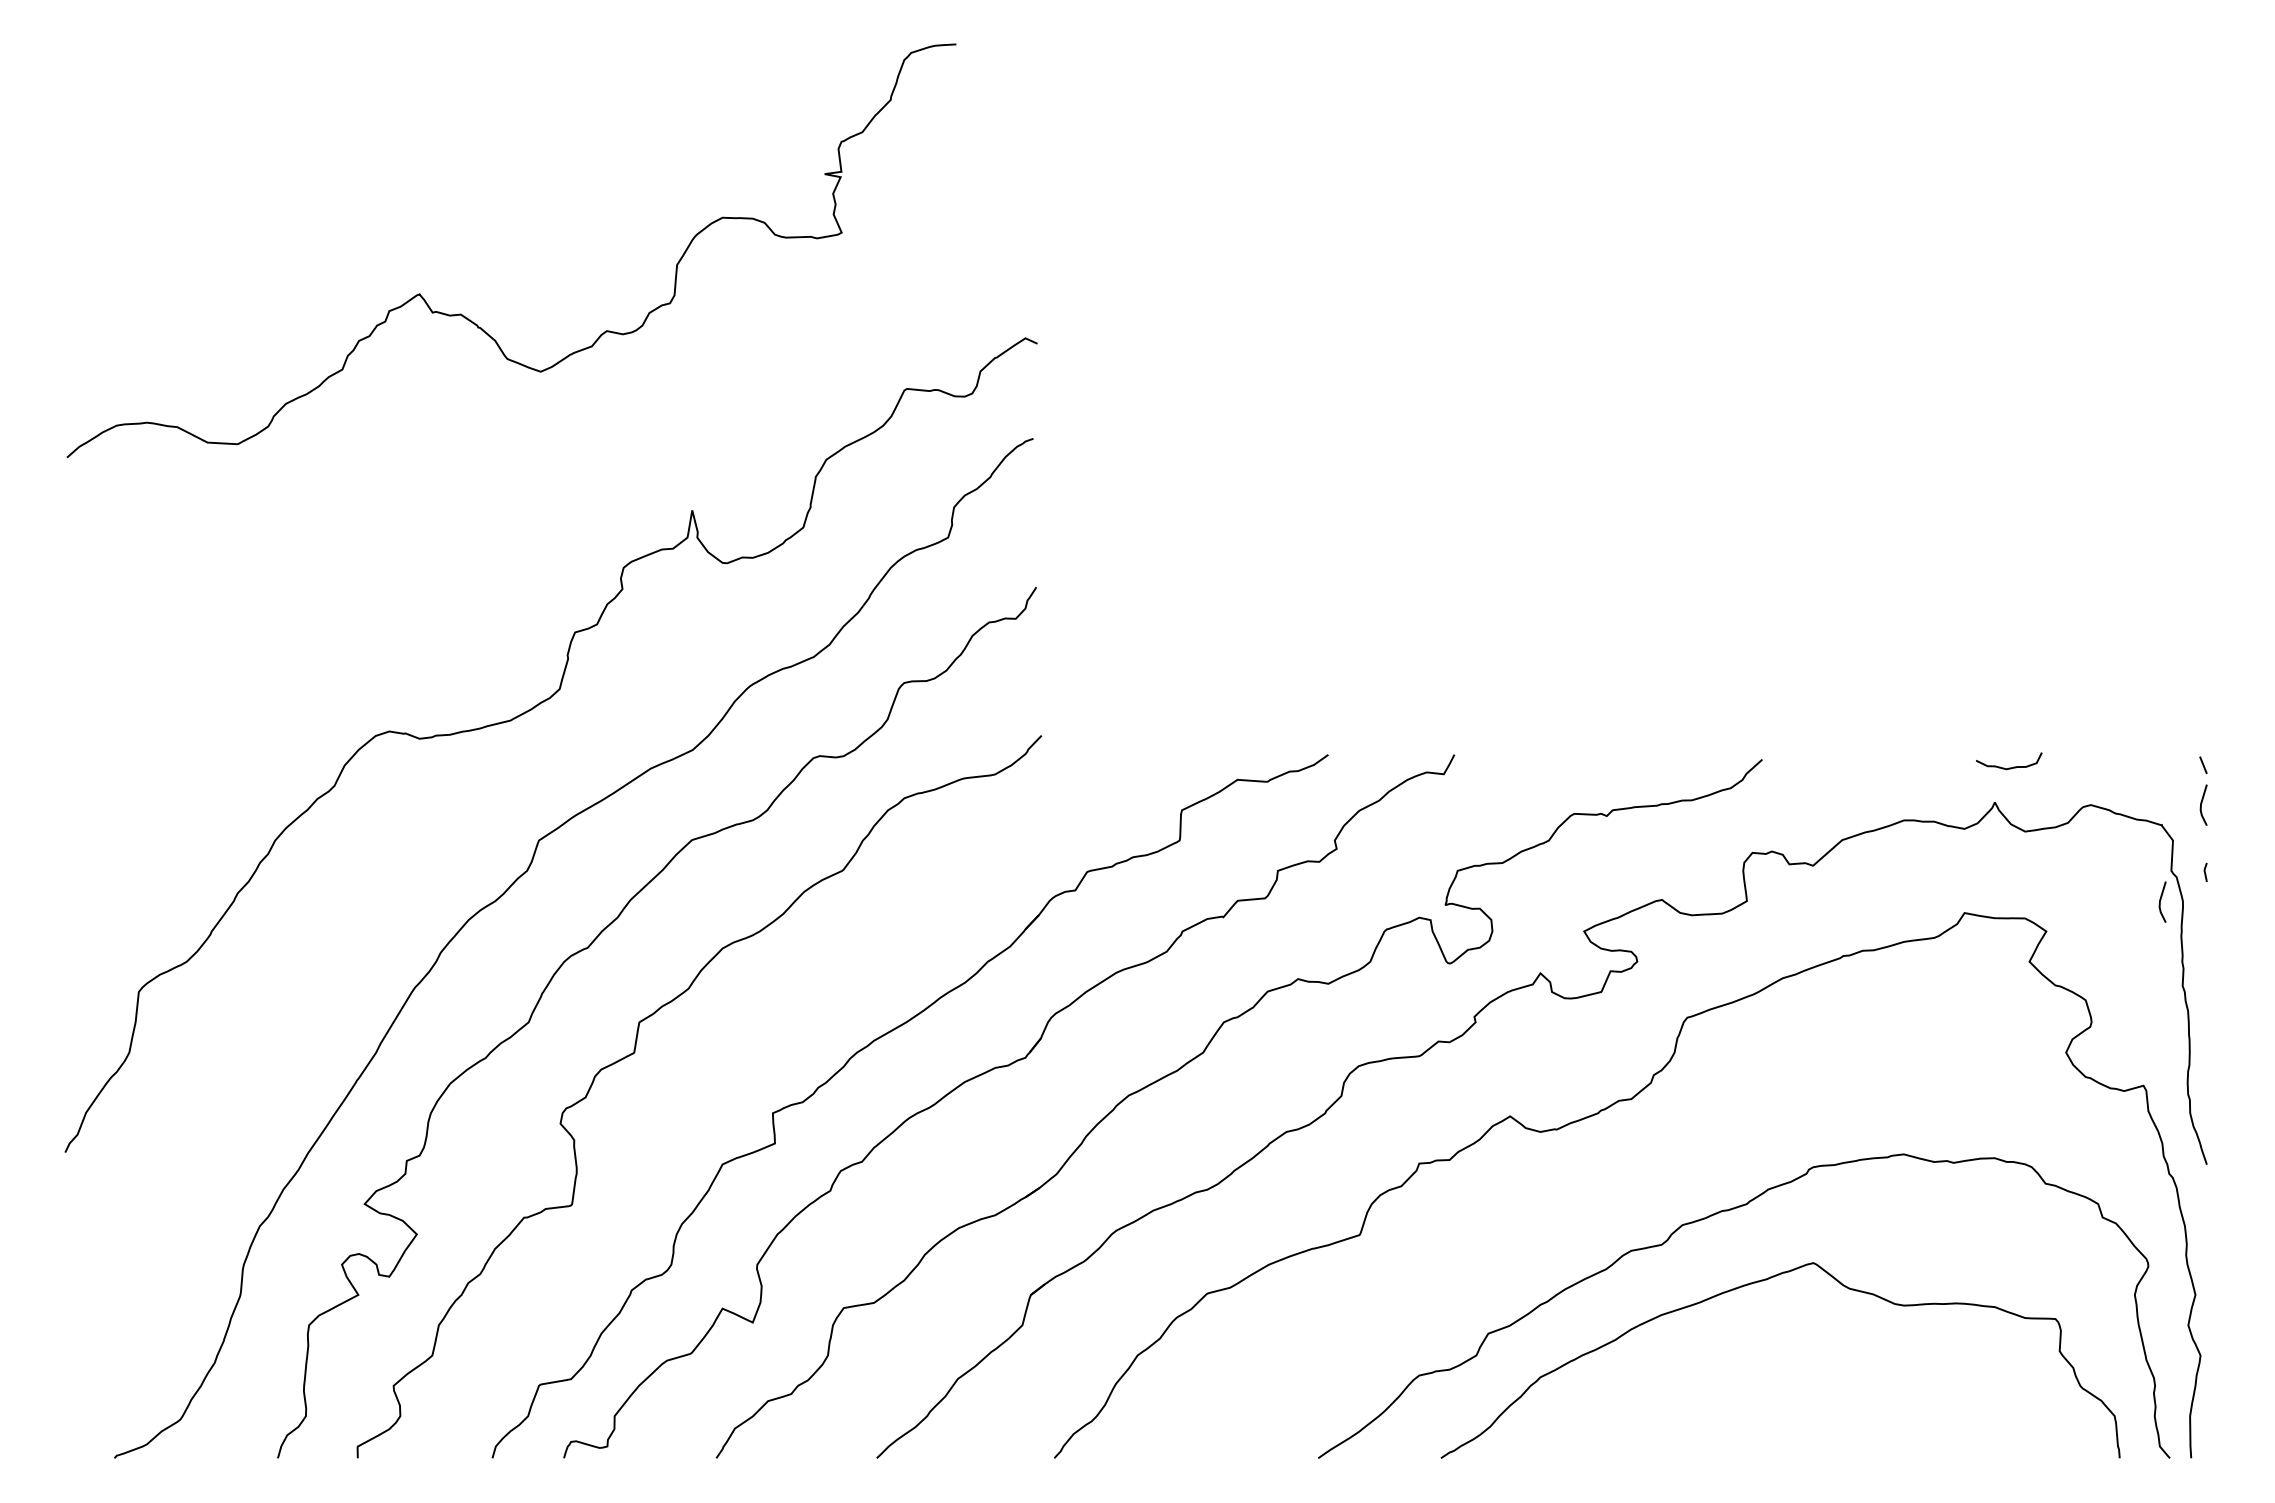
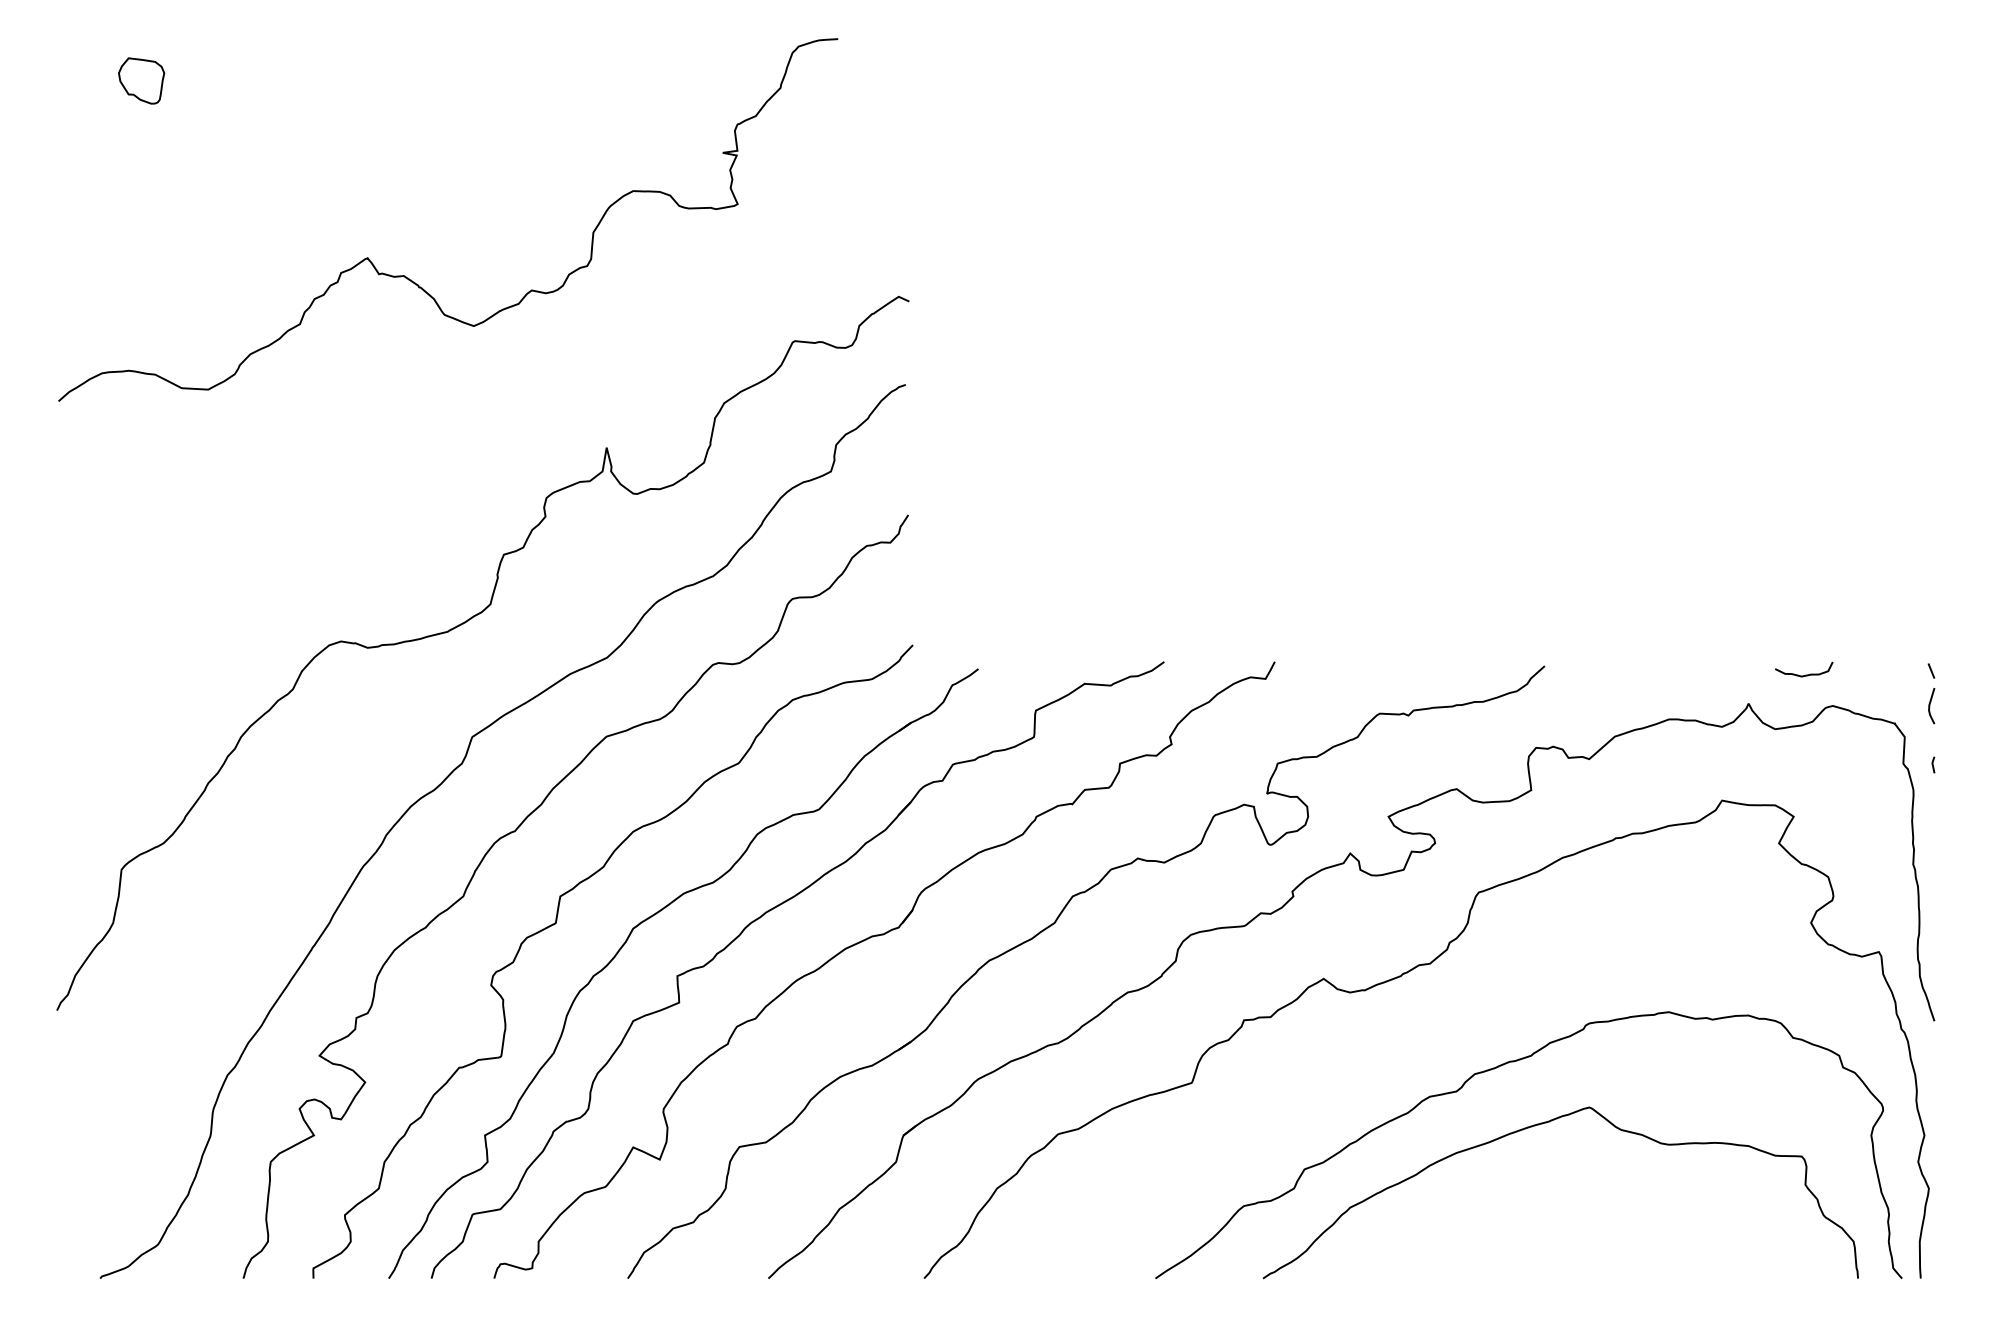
part: (161, 91) -> (141, 80), added
curve: (2010, 766) -> (1805, 674), moved
line: (2161, 902) -> (1894, 791), removed
part: (742, 1047) -> (650, 918), added

